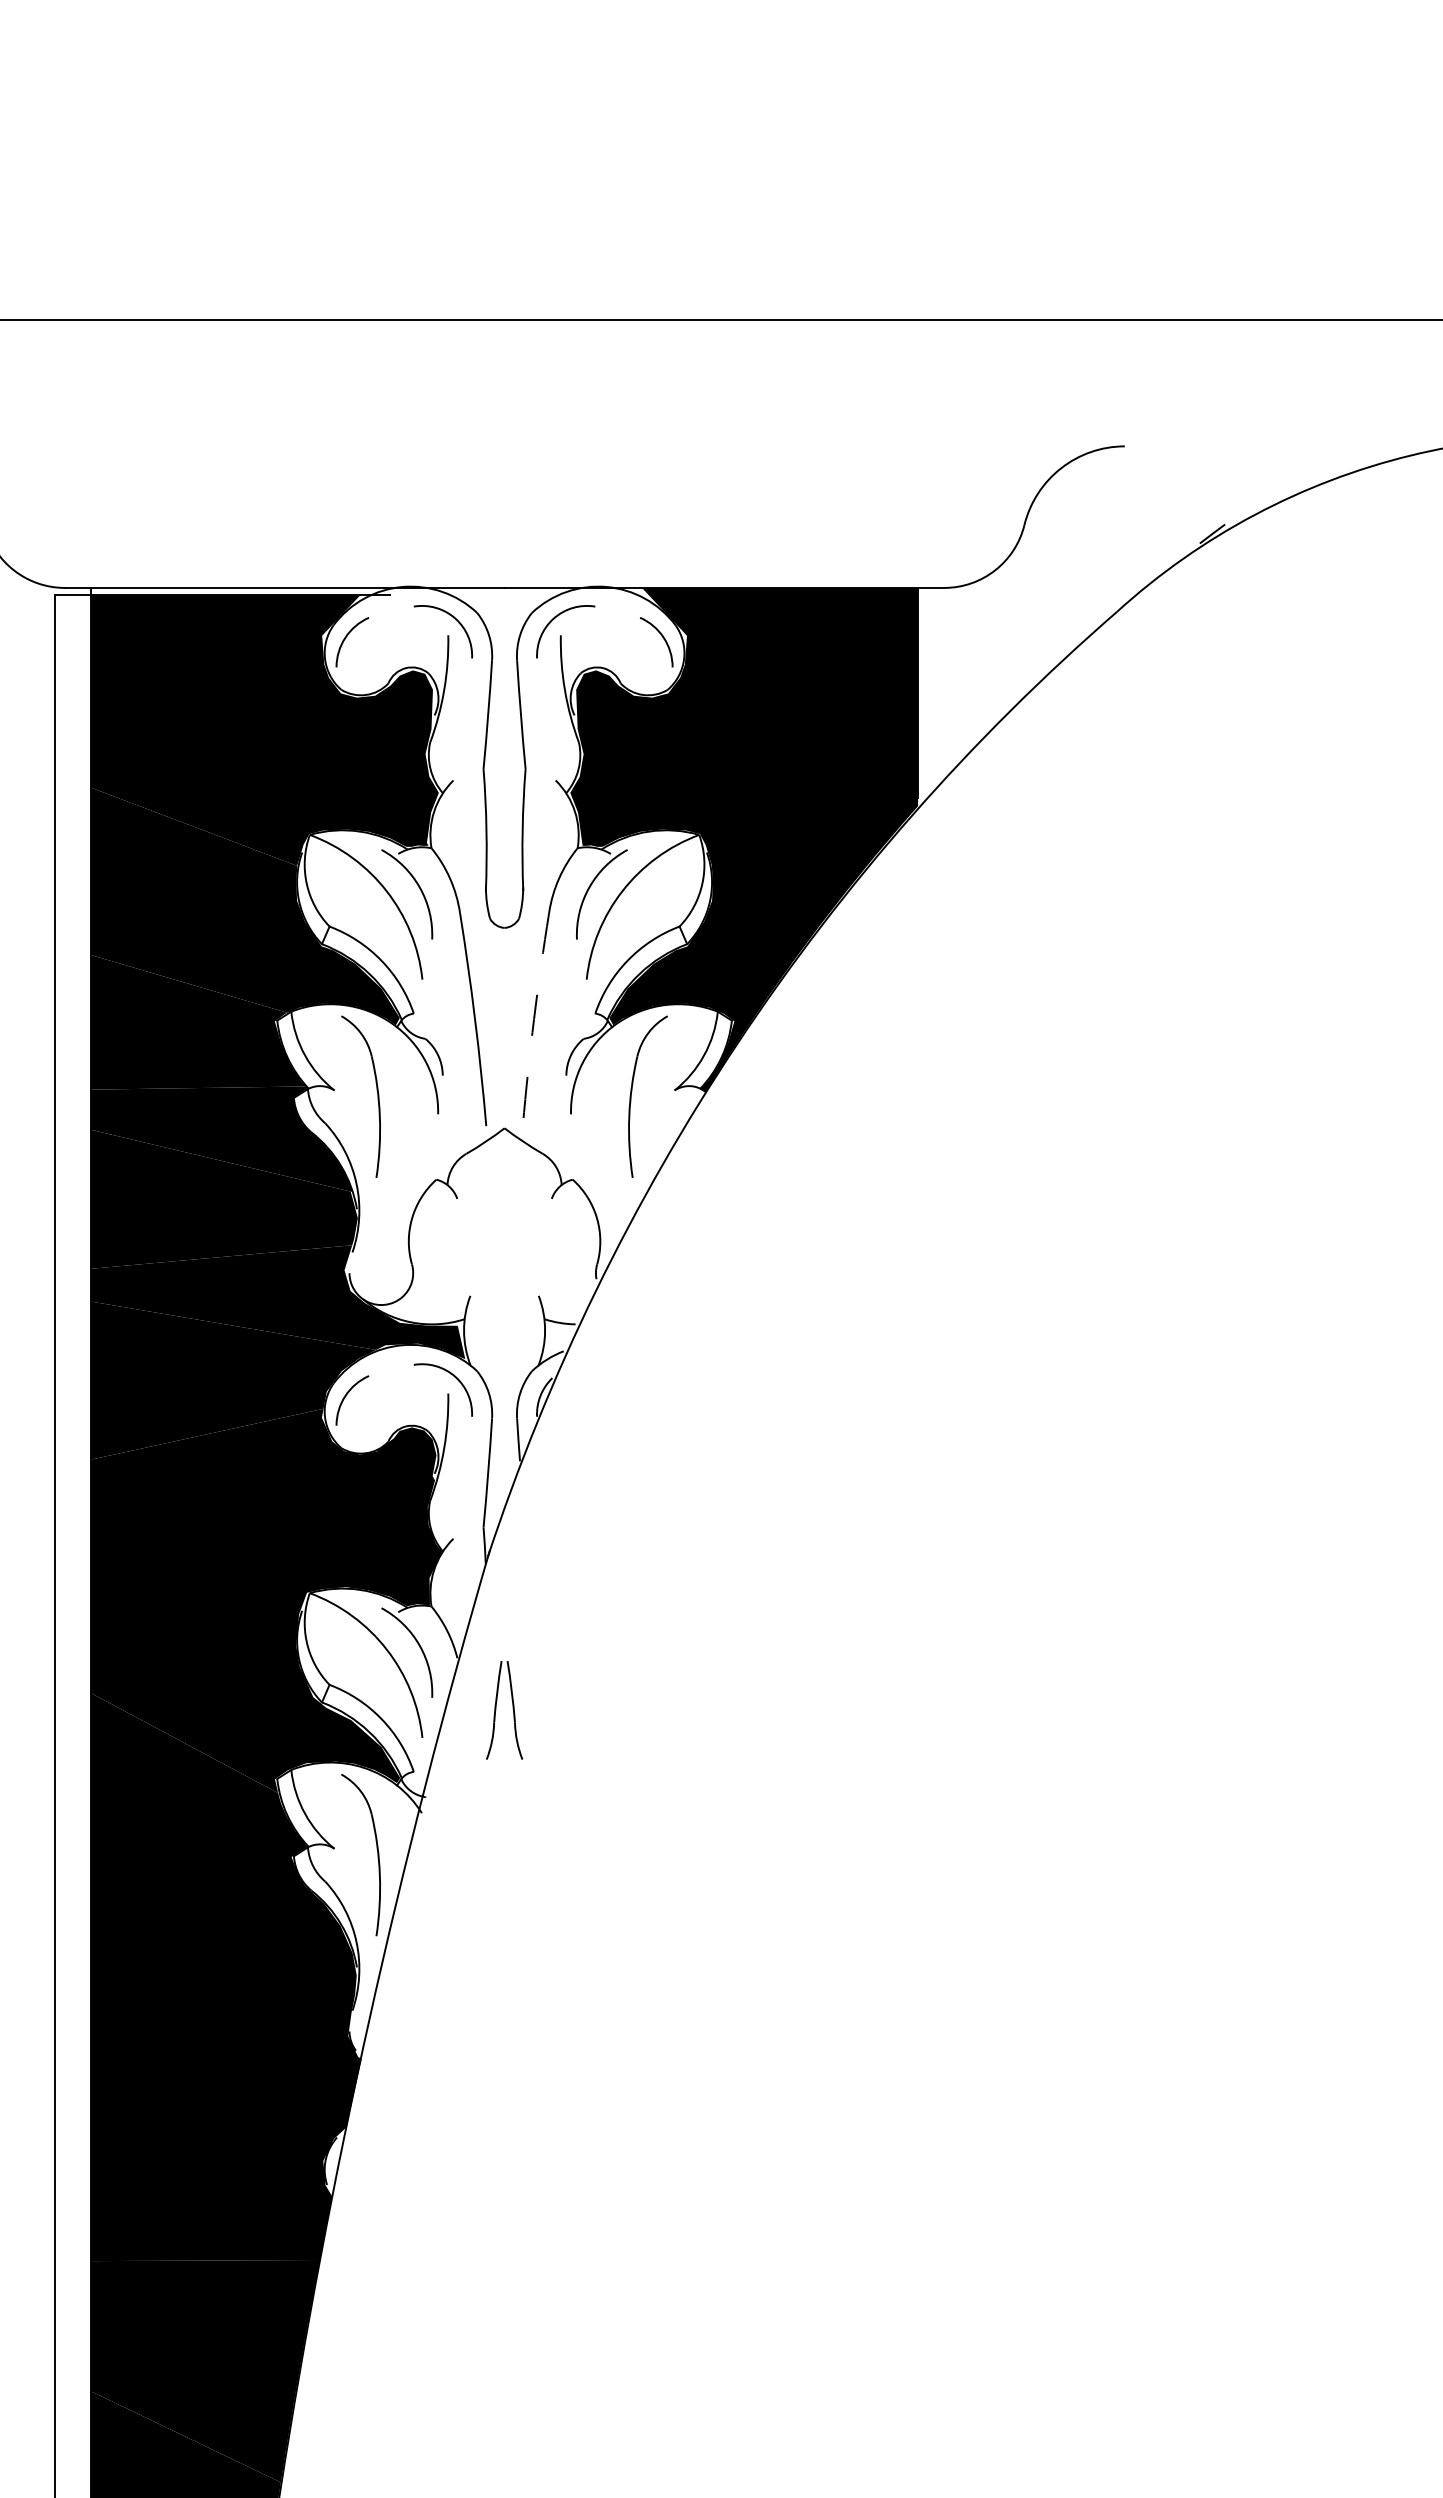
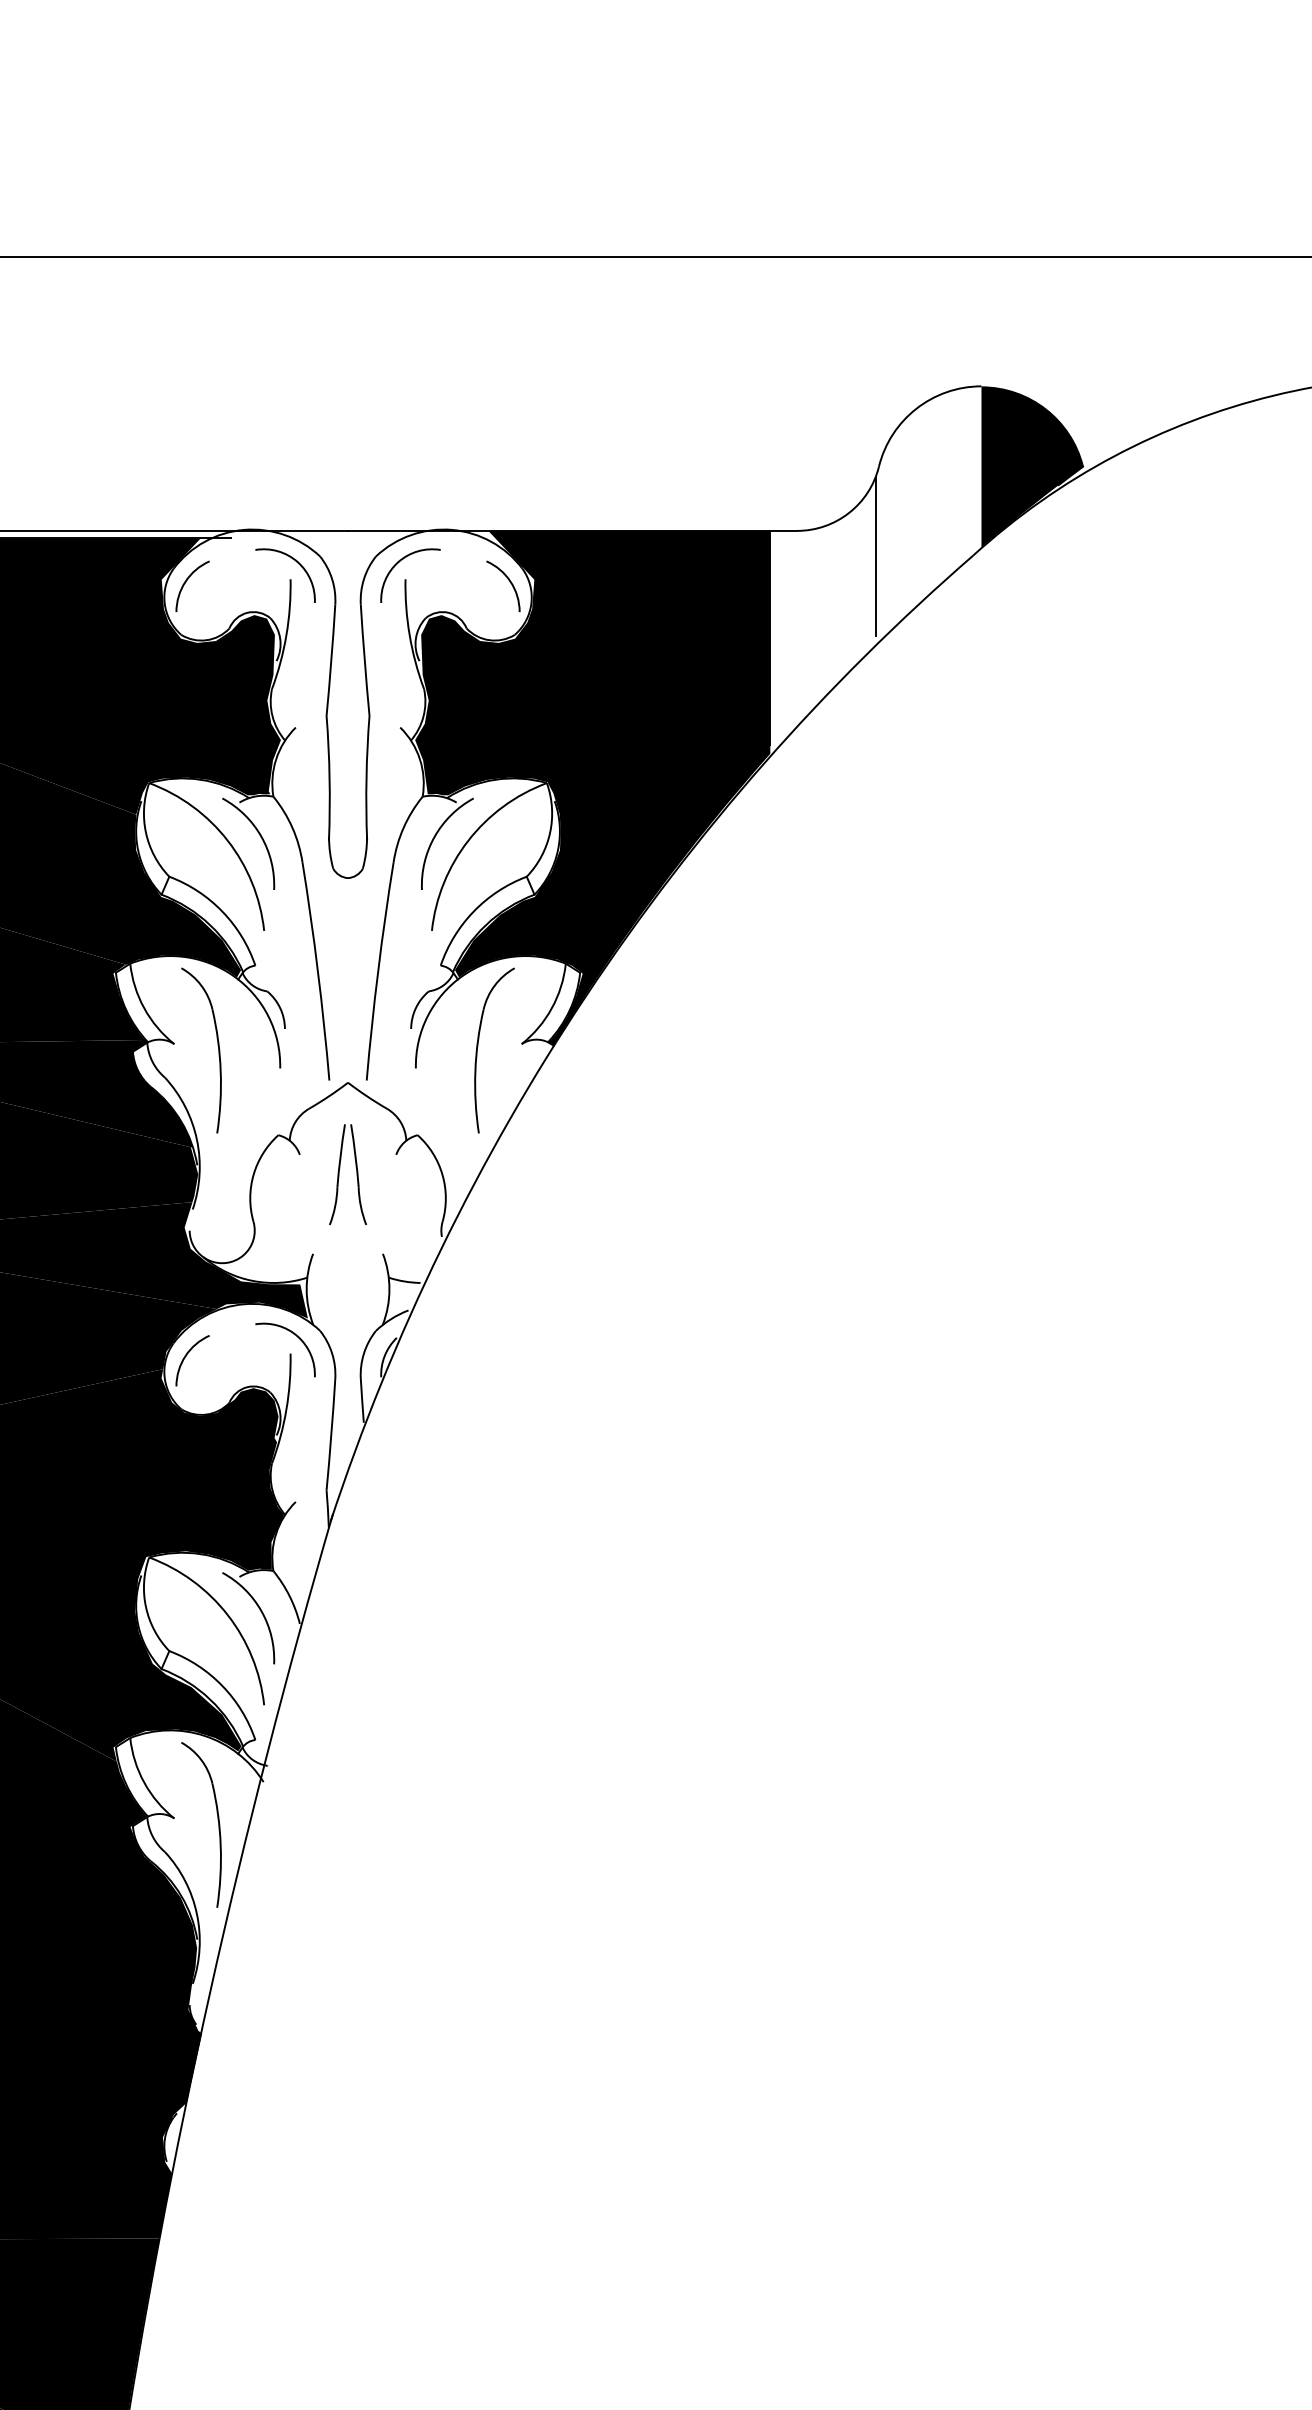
fill: (1174, 525) -> (1032, 467), added
line: (1021, 612) -> (875, 555), added
arc: (534, 1019) -> (378, 971), dashed -> solid
part: (496, 1710) -> (339, 1174), moved

